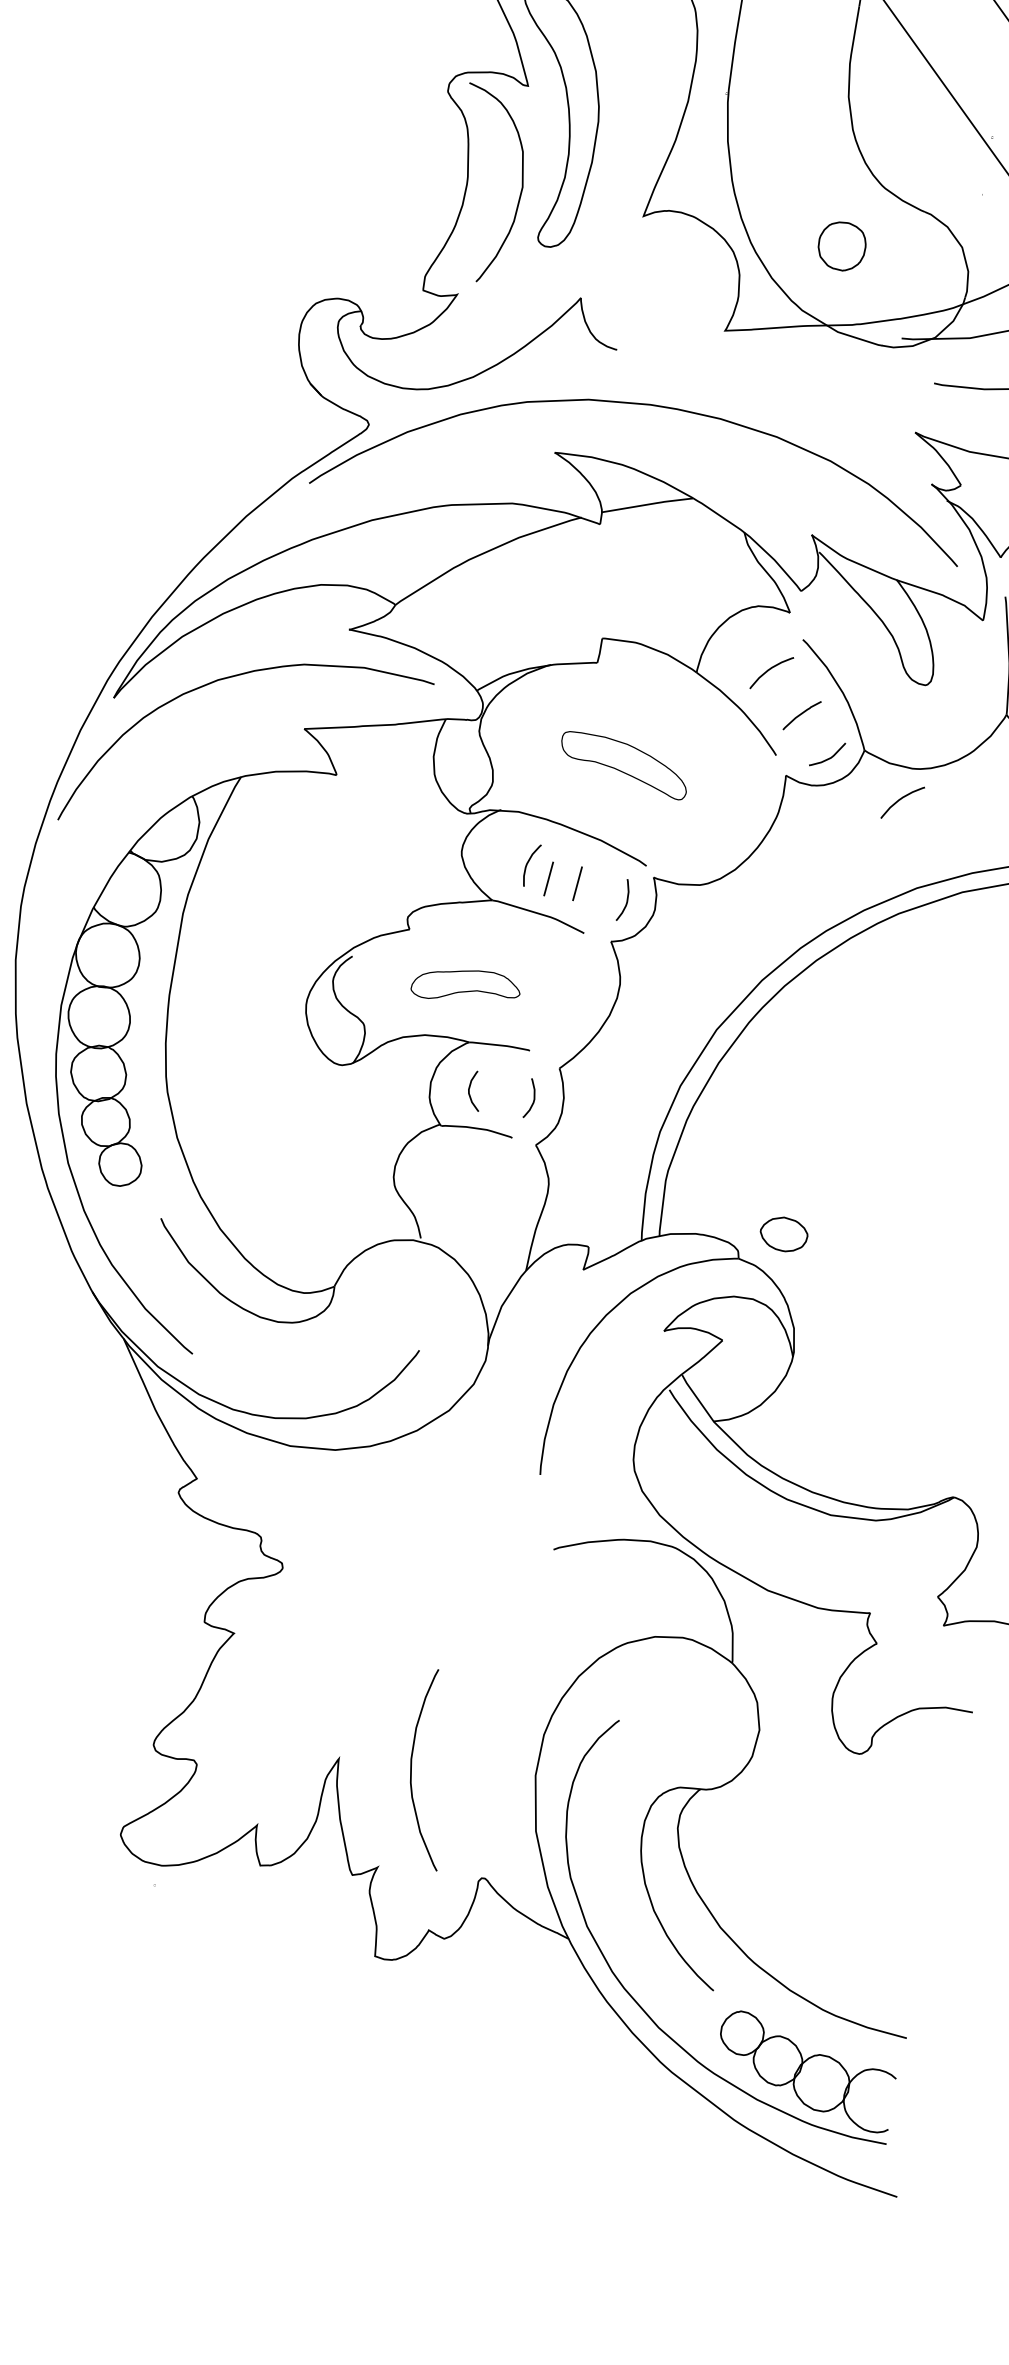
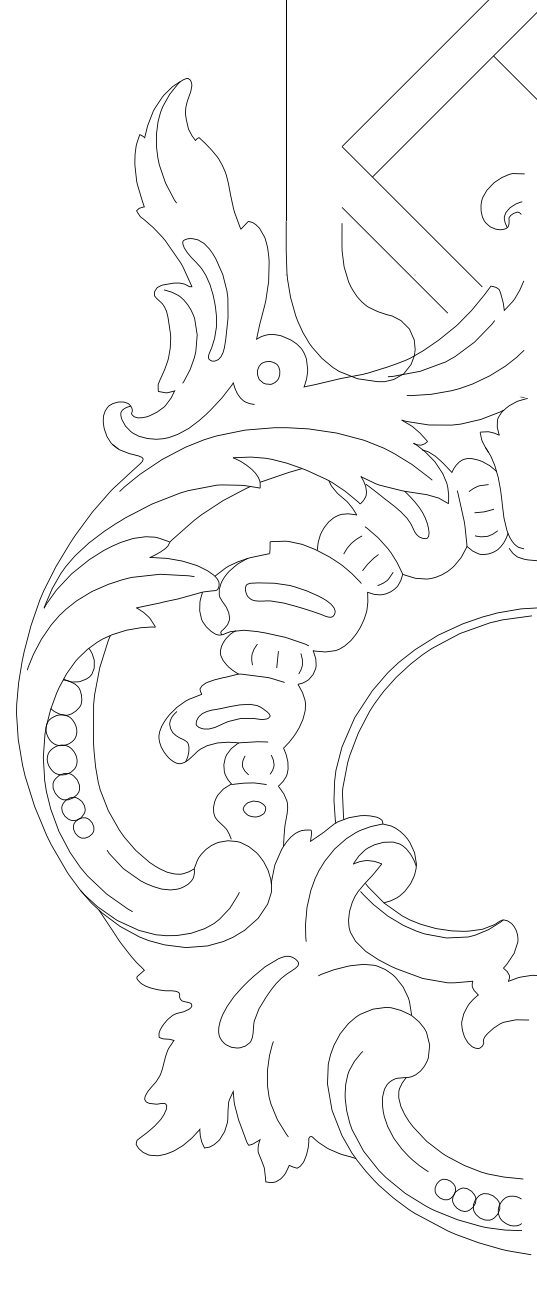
part: (841, 245) -> (268, 372), moved
part: (624, 764) -> (290, 599), size x1.43
curve: (900, 799) -> (423, 594), removed
line: (548, 878) -> (263, 659), removed
part: (465, 985) -> (232, 716), size x1.43
part: (784, 1233) -> (254, 808), moved
part: (421, 1582) -> (258, 1001), added

